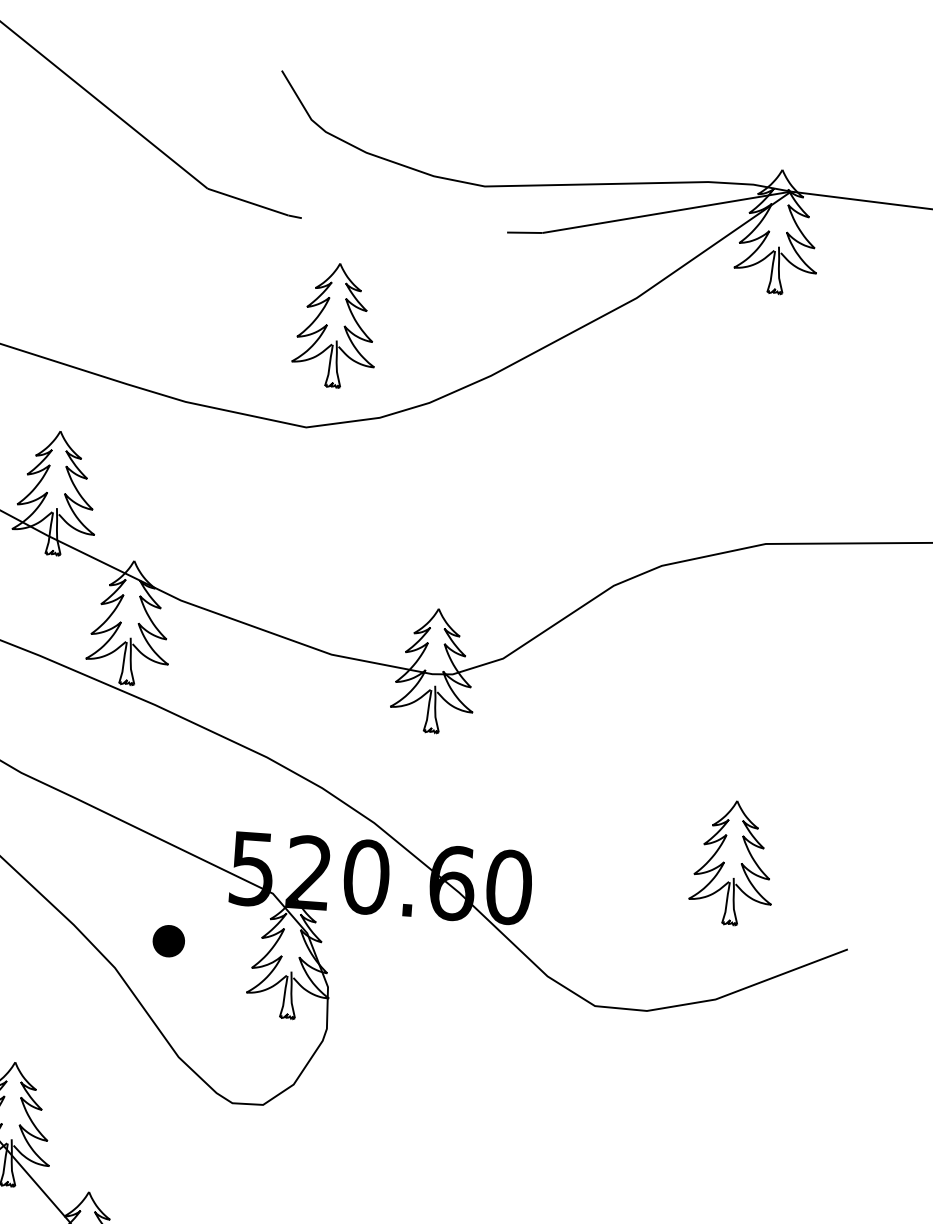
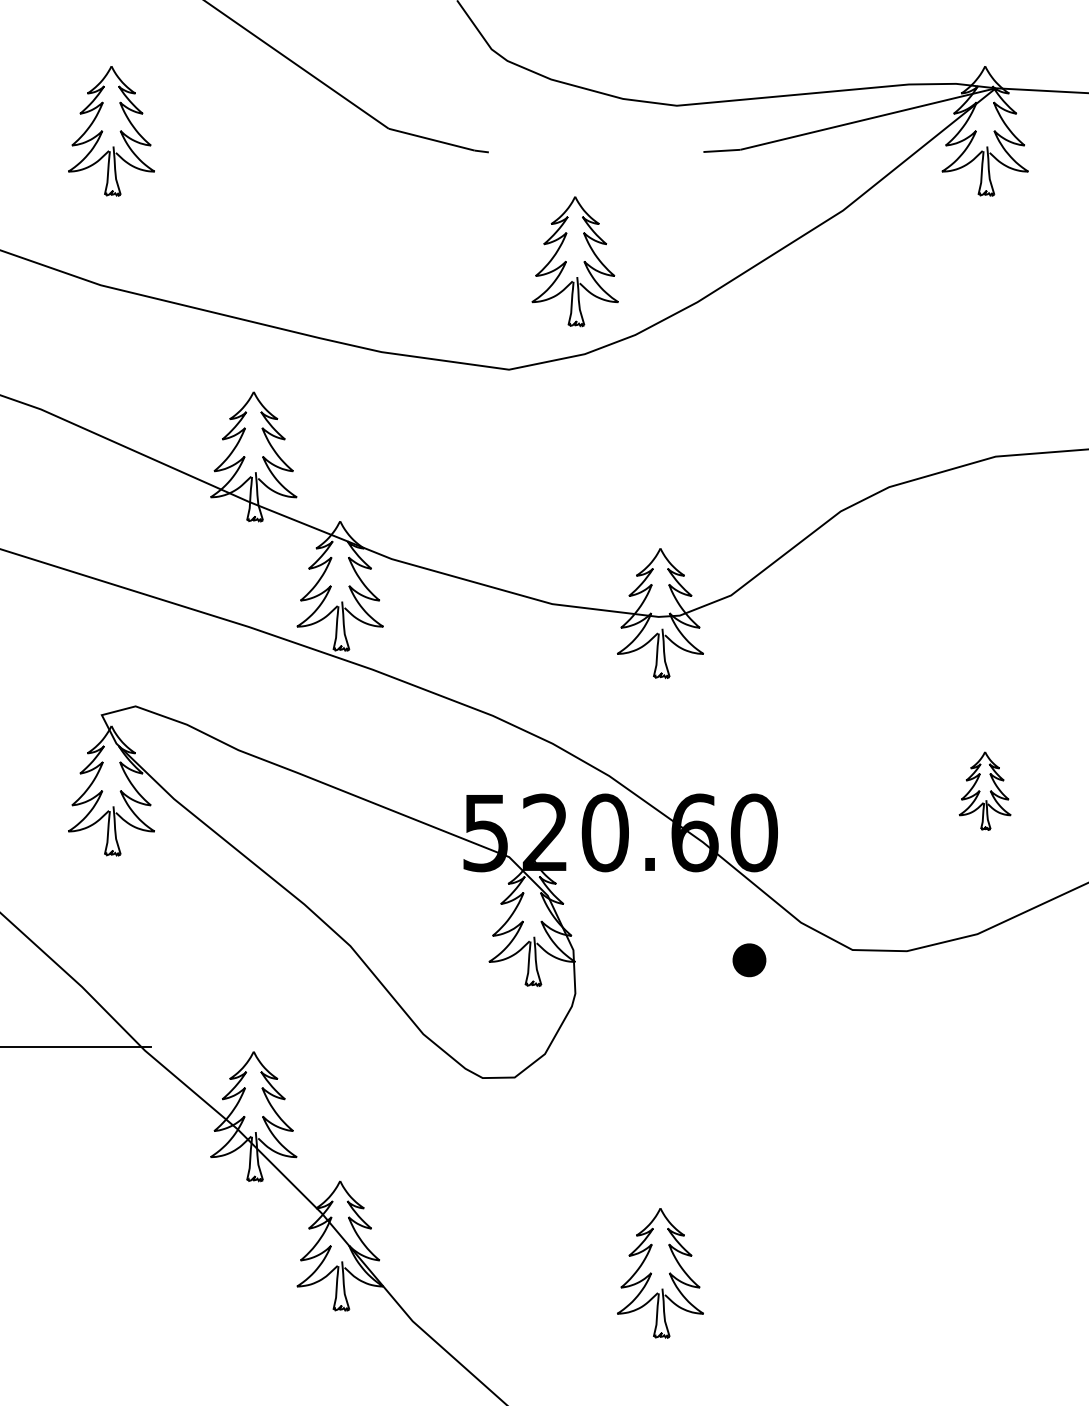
part: (335, 325) -> (574, 261), moved
part: (732, 862) -> (984, 790), size x0.6
part: (168, 941) -> (749, 960), moved

